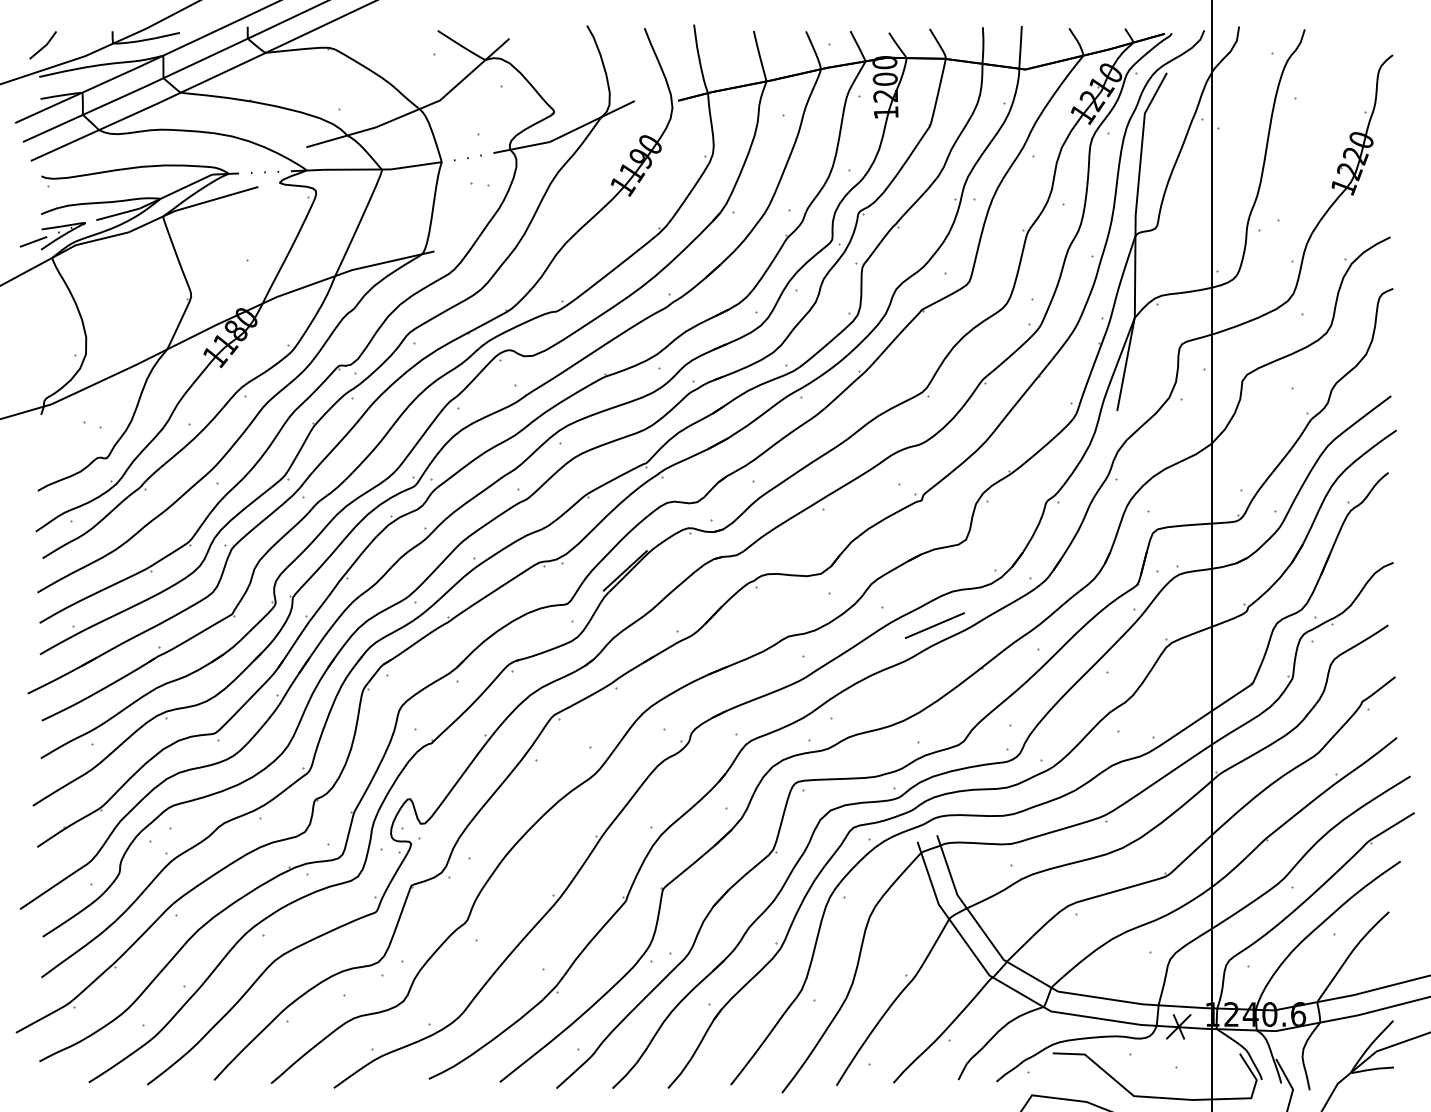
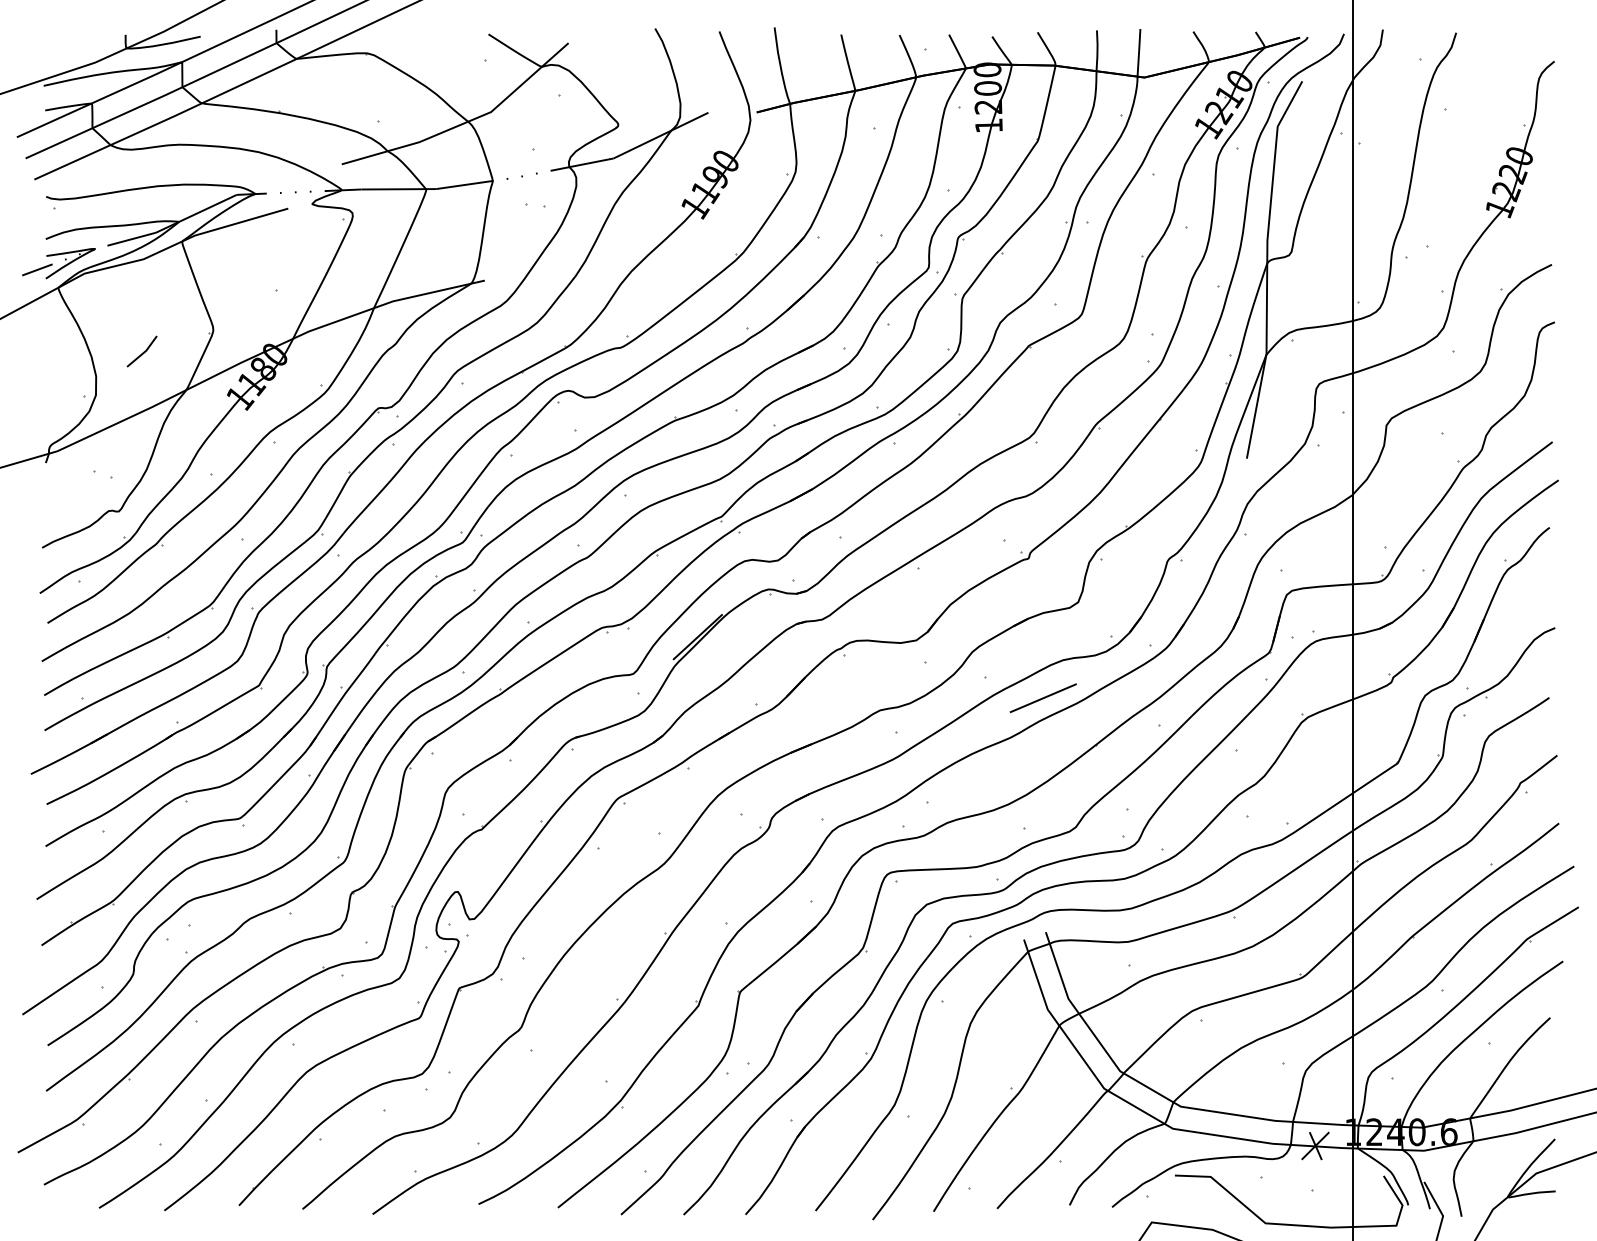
line: (43, 46) -> (142, 352), moved

